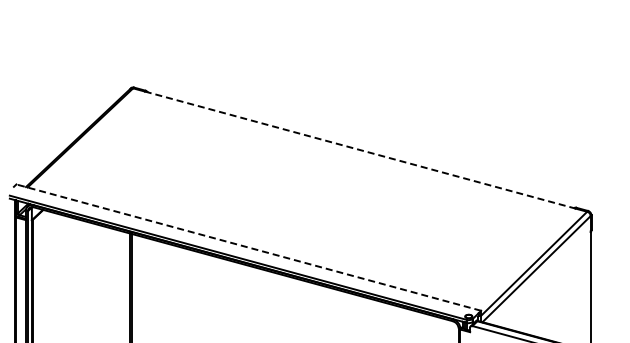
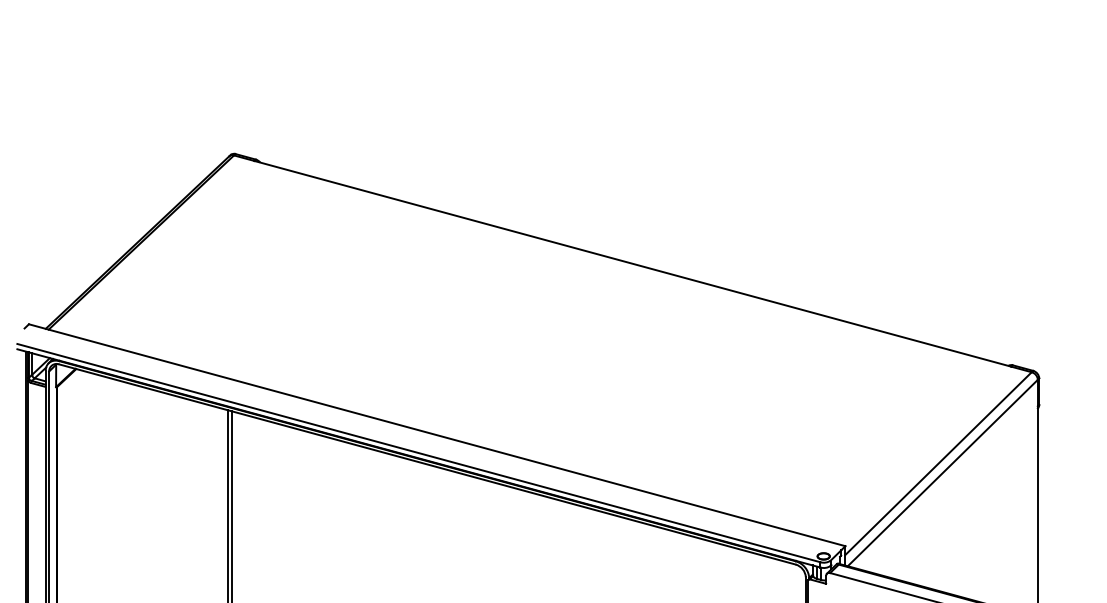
line: (360, 150) -> (633, 264), dashed -> solid
line: (248, 247) -> (436, 435), dashed -> solid

